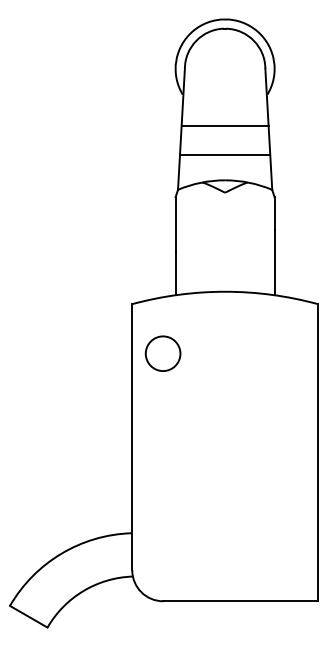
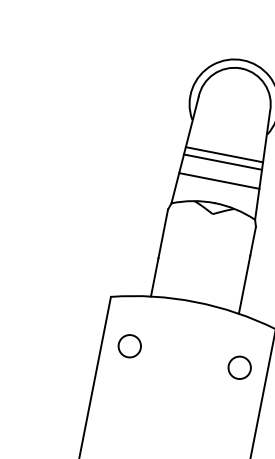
line: (225, 134) -> (223, 162), added
circle: (163, 353) -> (130, 346), size x0.71
circle: (286, 353) -> (239, 367), added

